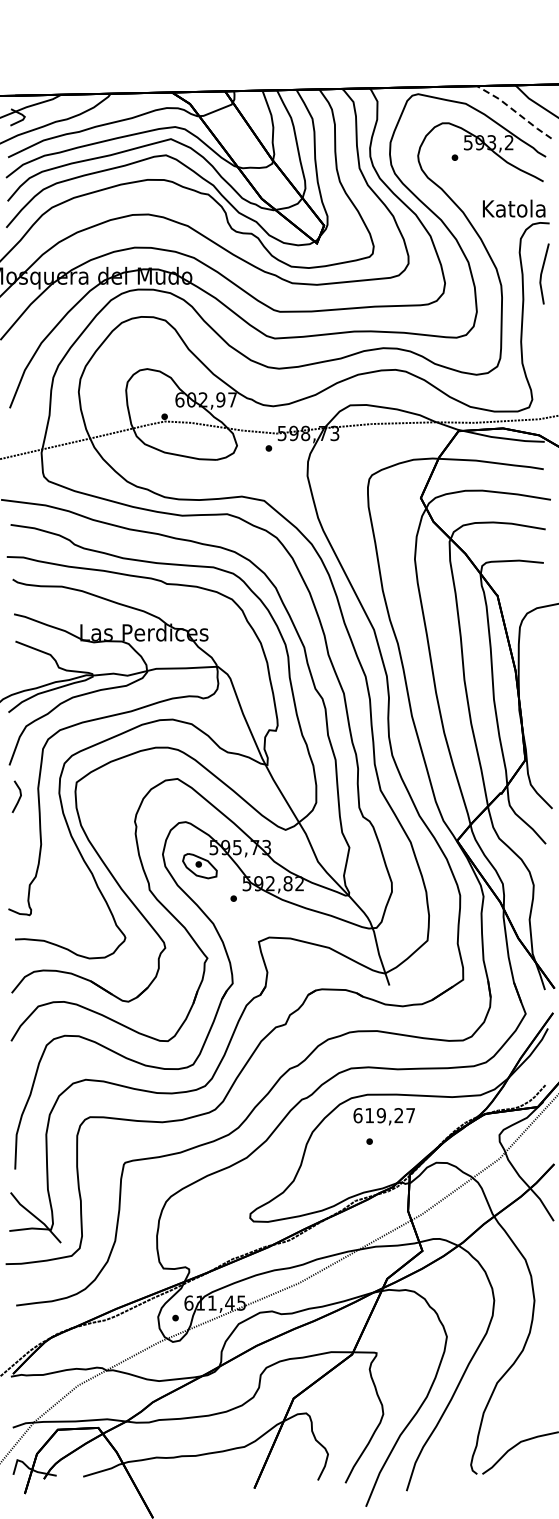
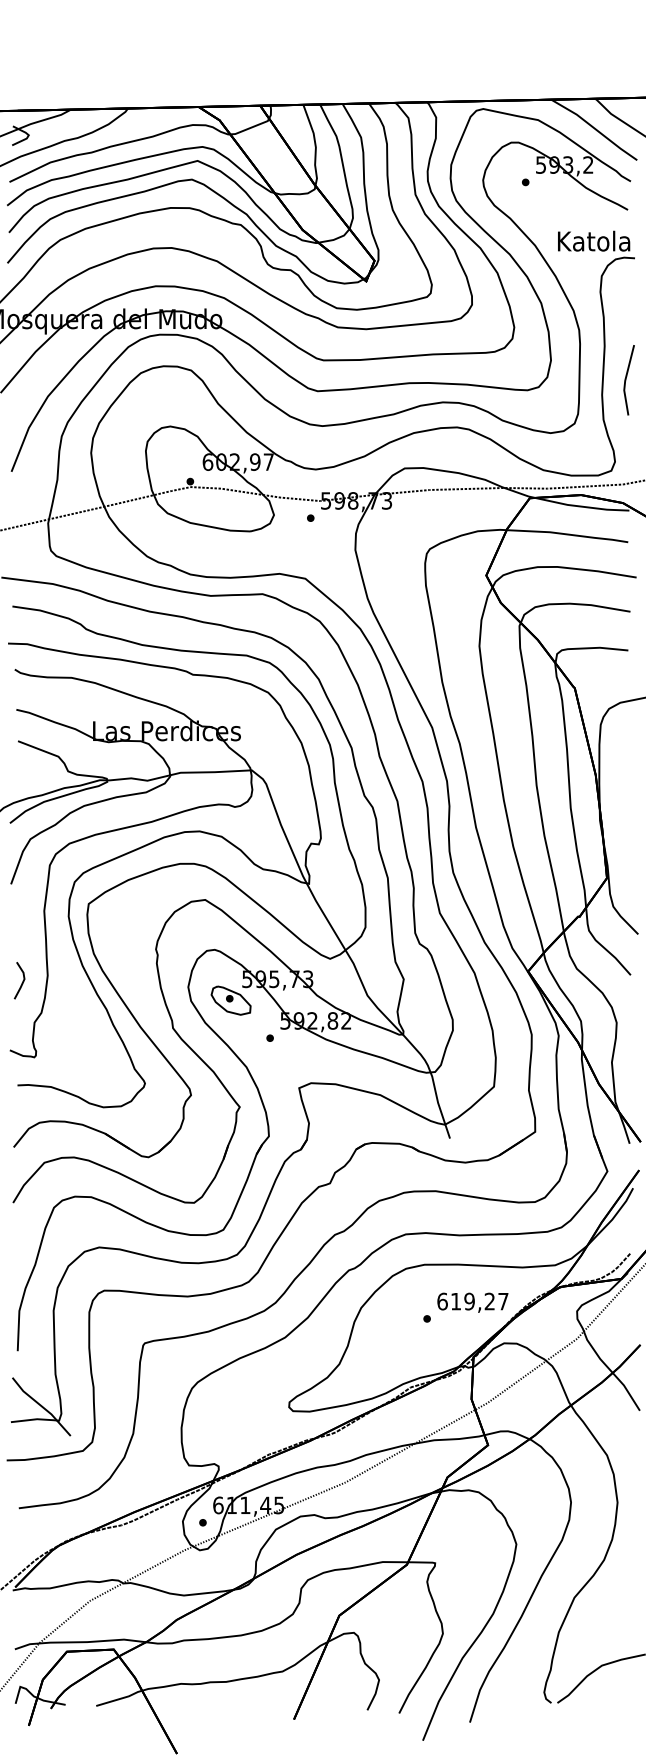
line: (514, 111) -> (594, 128), dashed -> solid
line: (542, 273) -> (626, 379), moved
line: (18, 798) -> (21, 982), moved
text: (383, 1116) -> (472, 1302), moved

